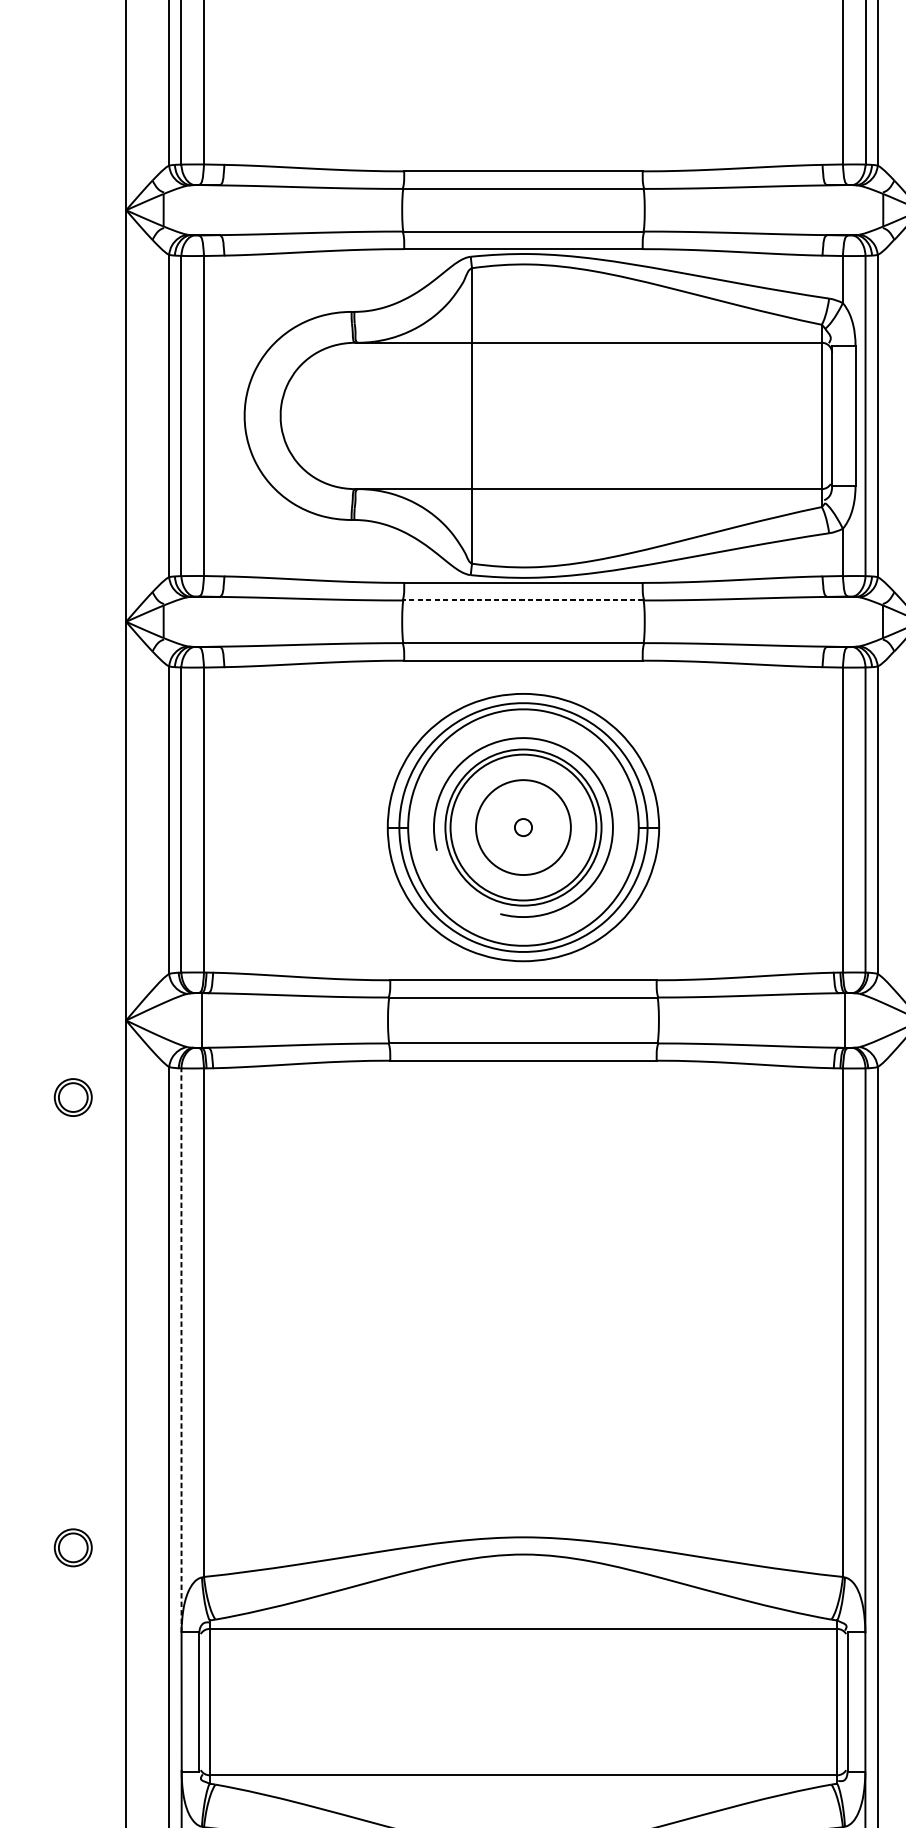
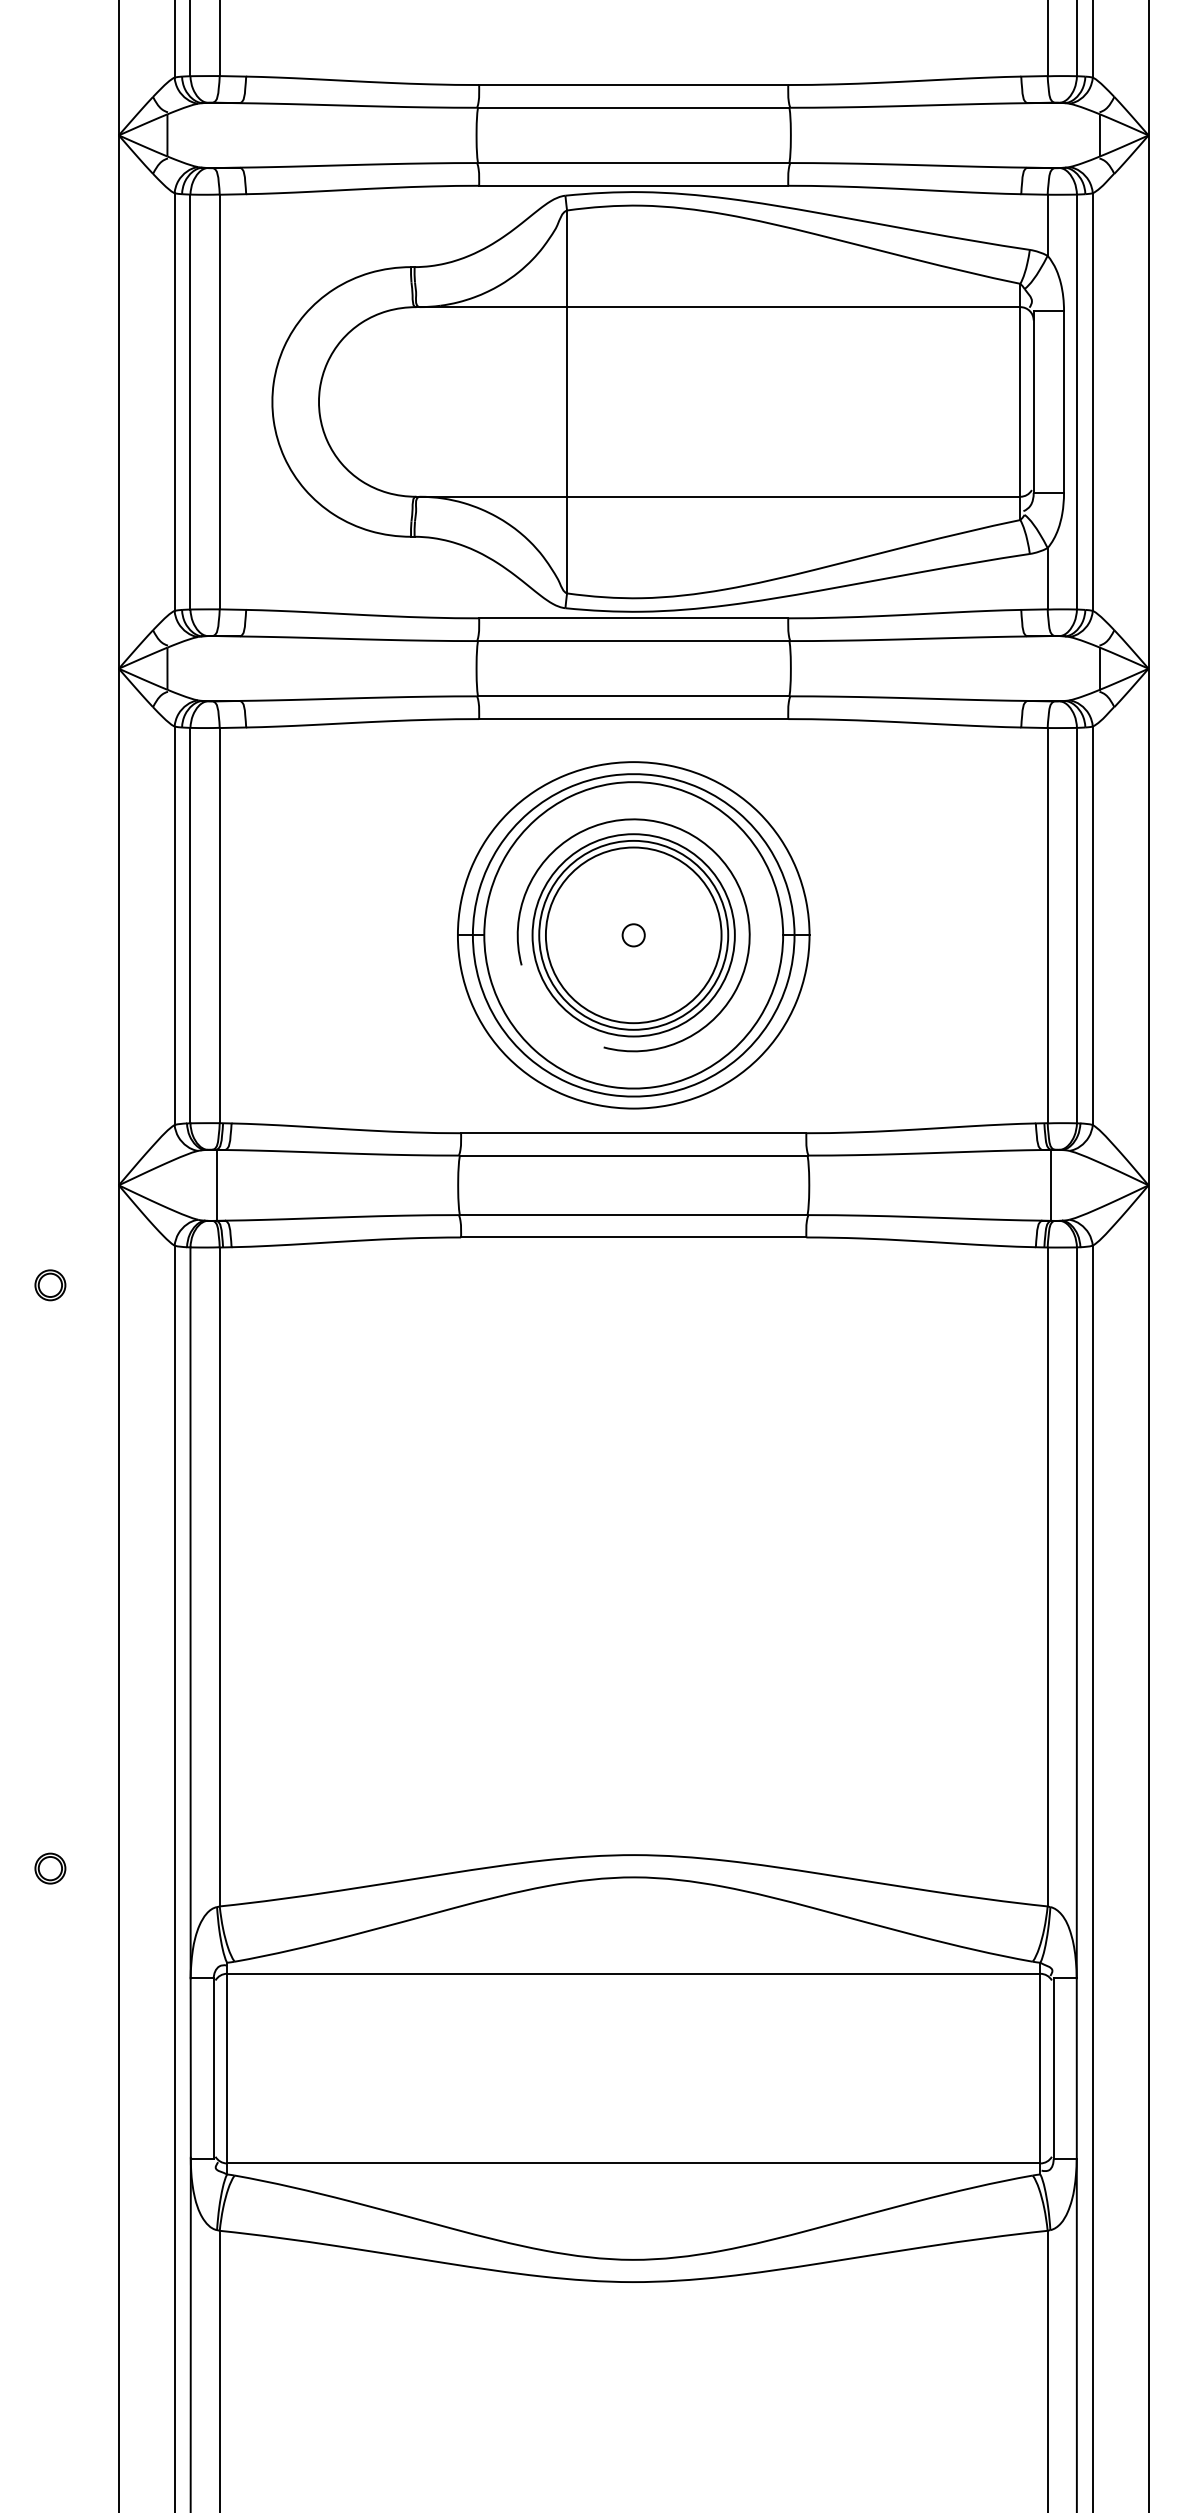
line: (523, 600) -> (633, 641), dashed -> solid
circle: (523, 827) -> (633, 935), size x1.43
part: (73, 1097) -> (50, 1285), size x0.62
line: (181, 1350) -> (190, 1612), dashed -> solid
part: (73, 1547) -> (50, 1868), size x0.62

